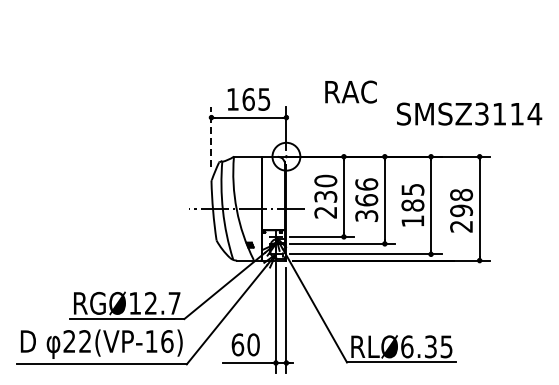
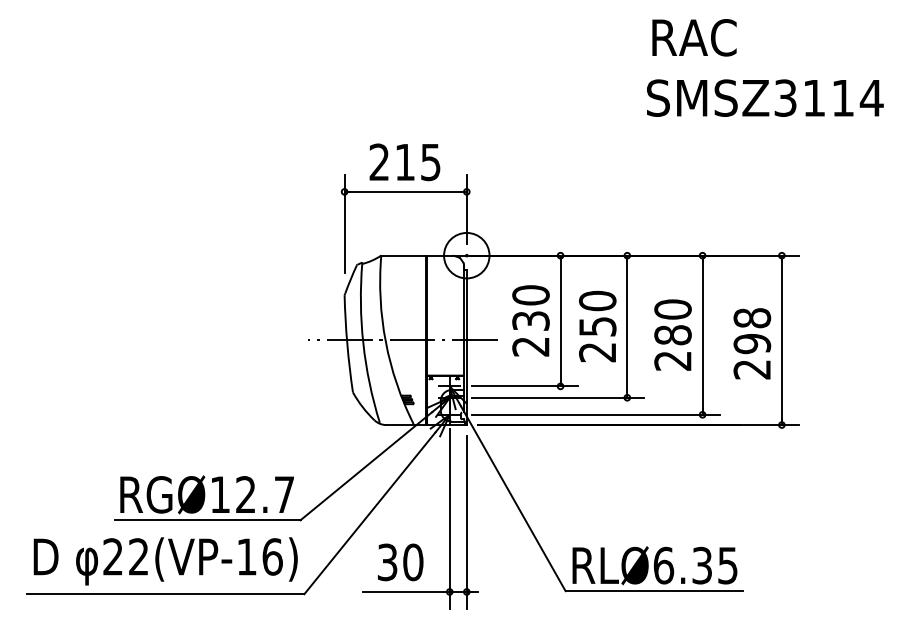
text: (350, 91) -> (693, 36), moved
text: (240, 99) -> (391, 162), 165 -> 215
text: (469, 113) -> (765, 97), moved
line: (211, 136) -> (344, 222), dashed -> solid
text: (366, 200) -> (597, 327), 366 -> 250
text: (412, 205) -> (672, 335), 185 -> 280
text: (237, 344) -> (387, 561), 60 -> 30

